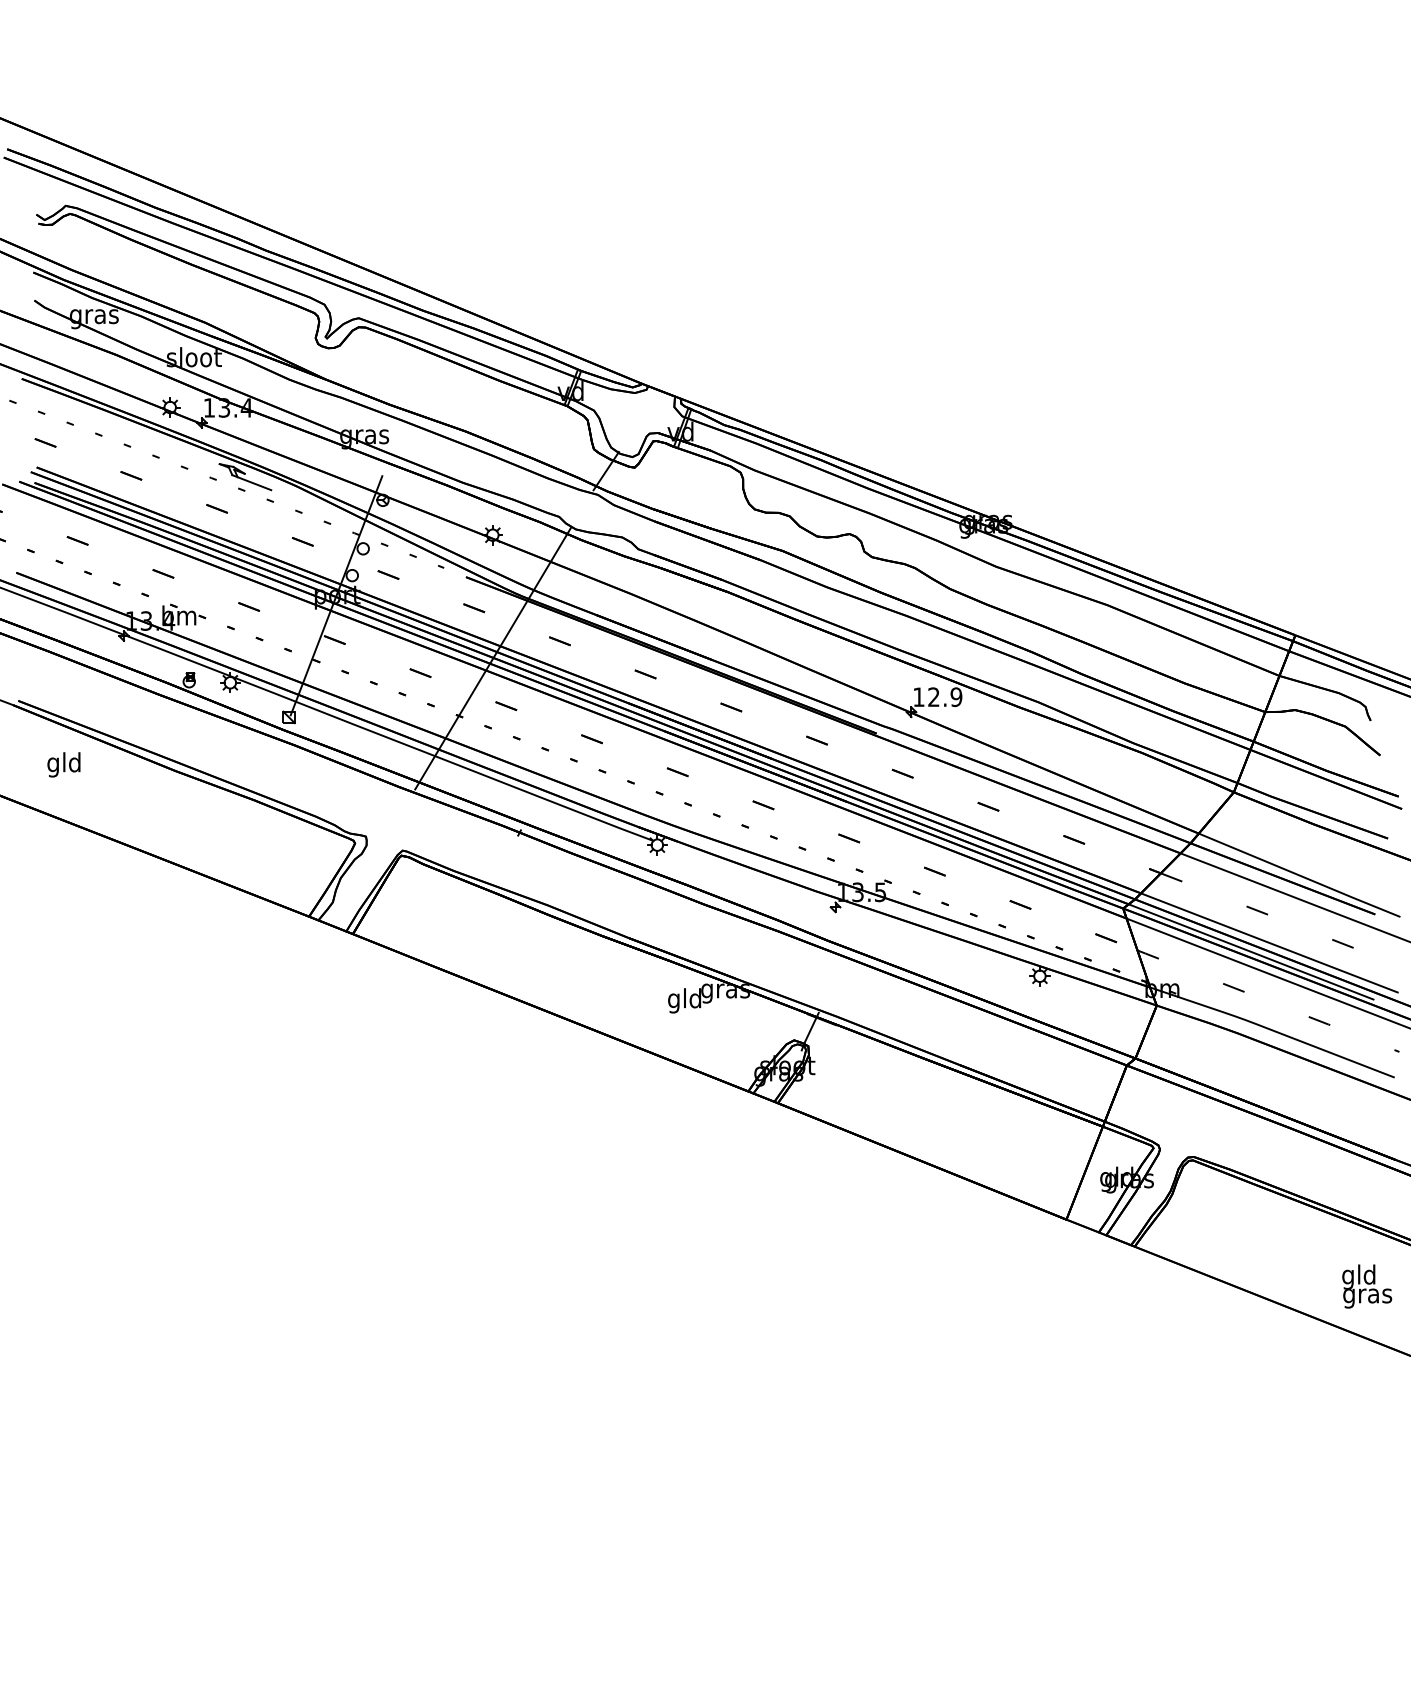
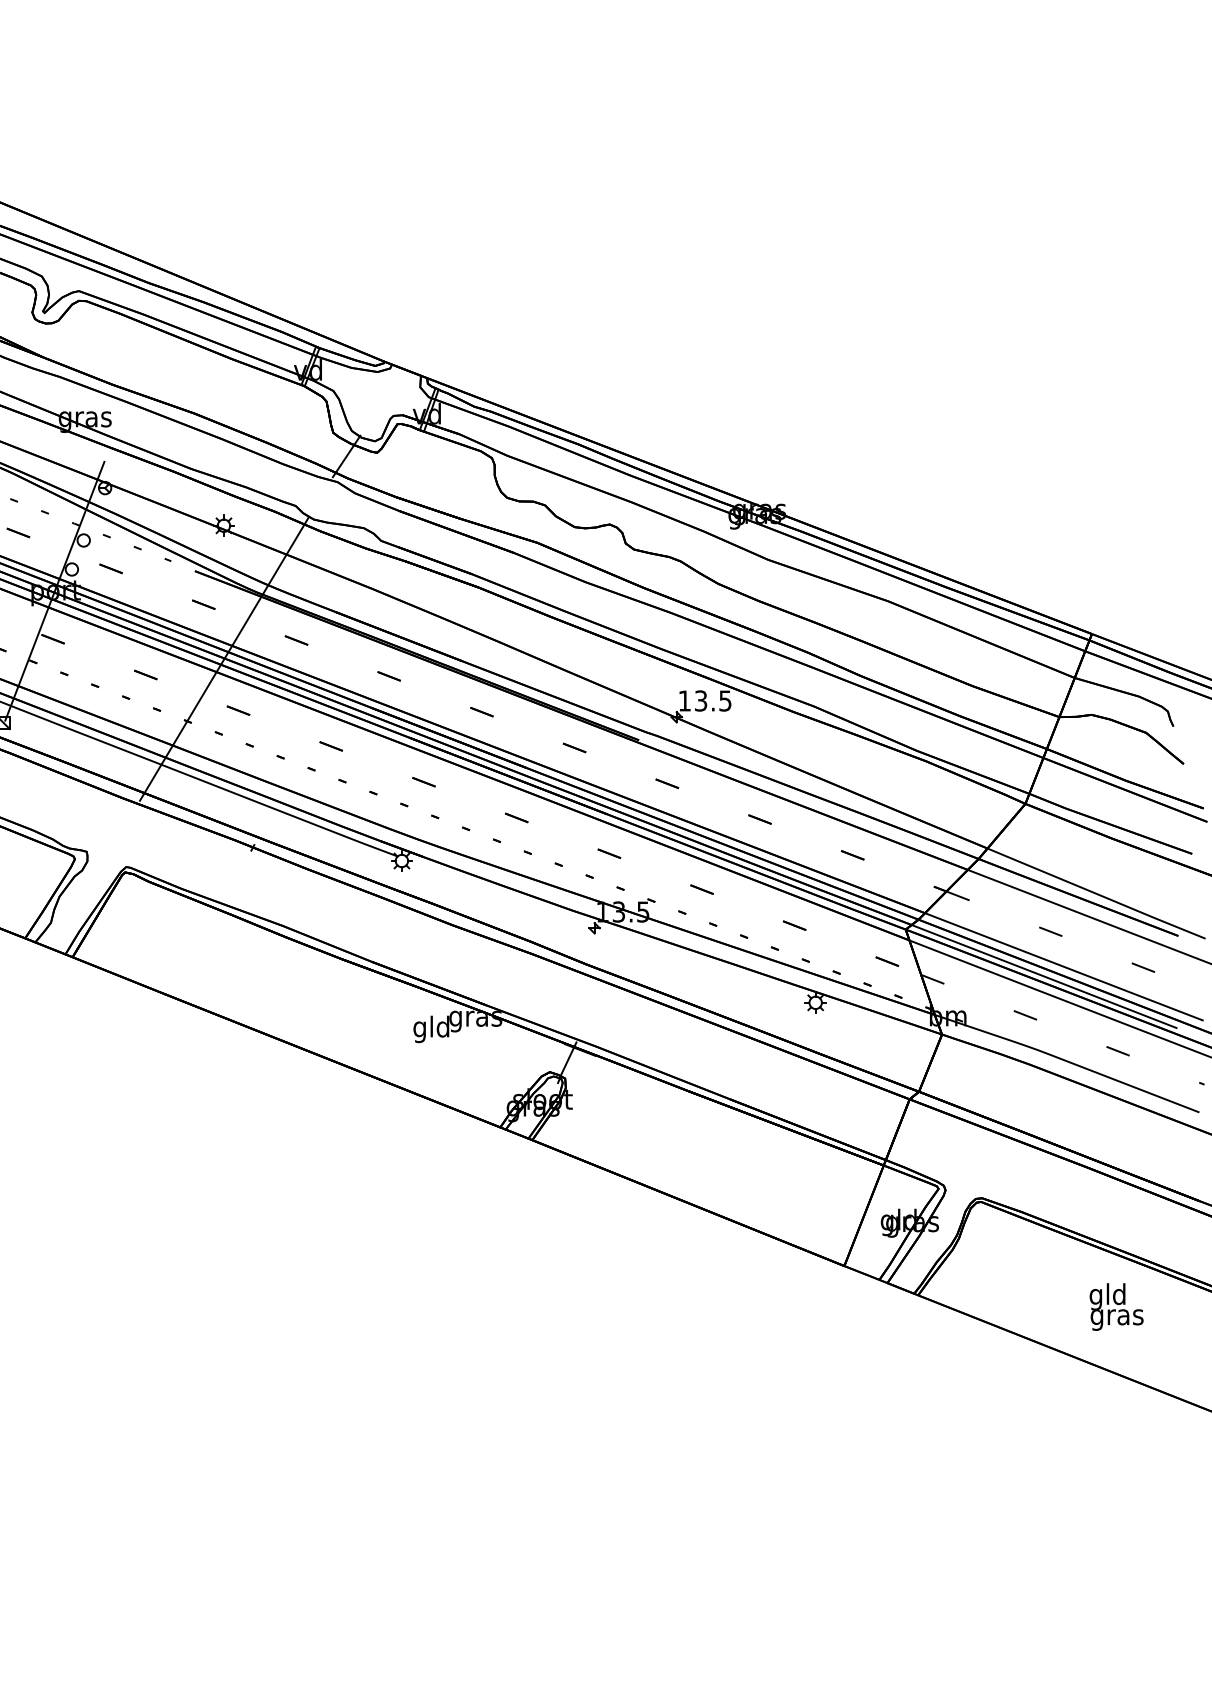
text: (945, 697) -> (713, 701), 12.9 -> 13.5
text: (1367, 1286) -> (1116, 1307), moved

